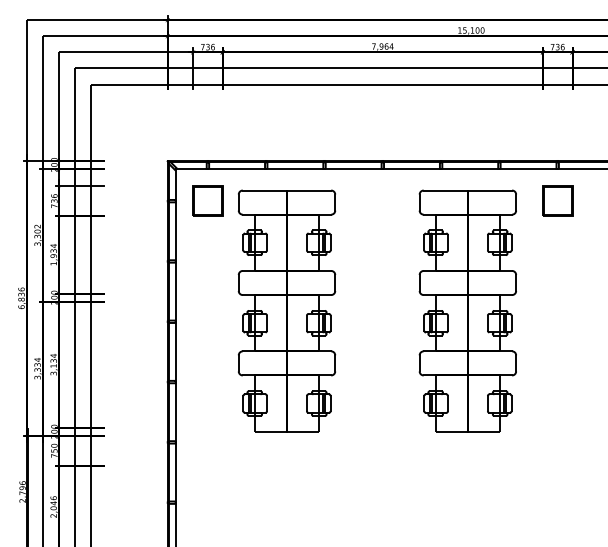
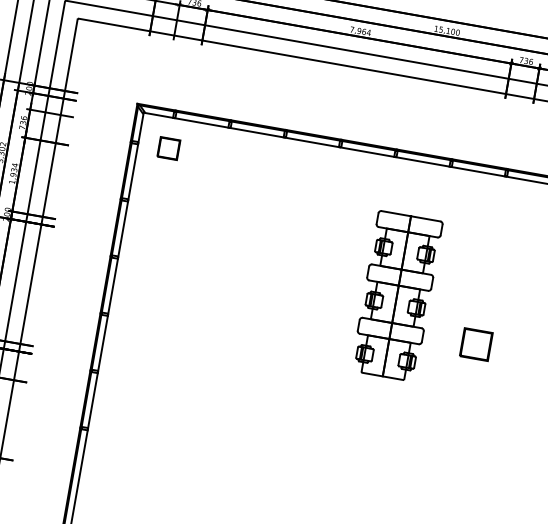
part: (207, 200) -> (168, 147), size x0.7
part: (557, 200) -> (476, 343), moved
part: (286, 310) -> (225, 265), removed
part: (467, 310) -> (396, 295), size x0.7

